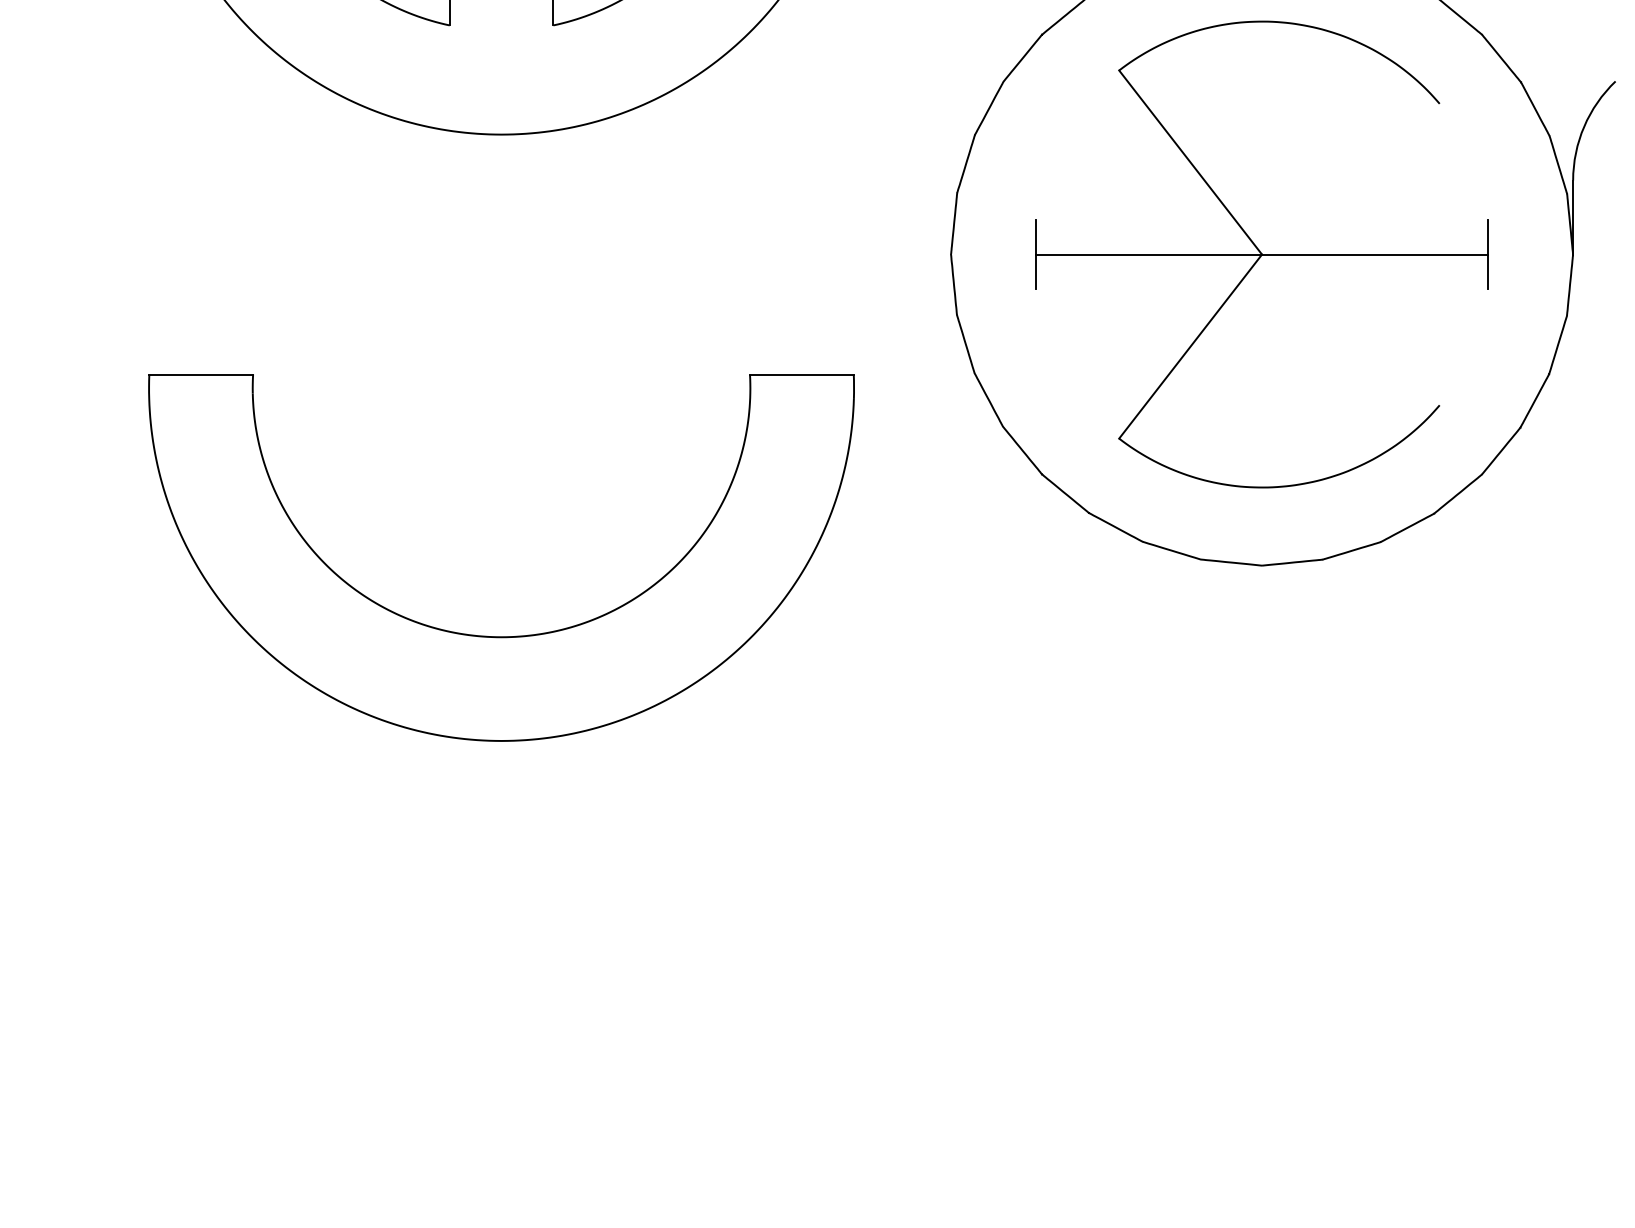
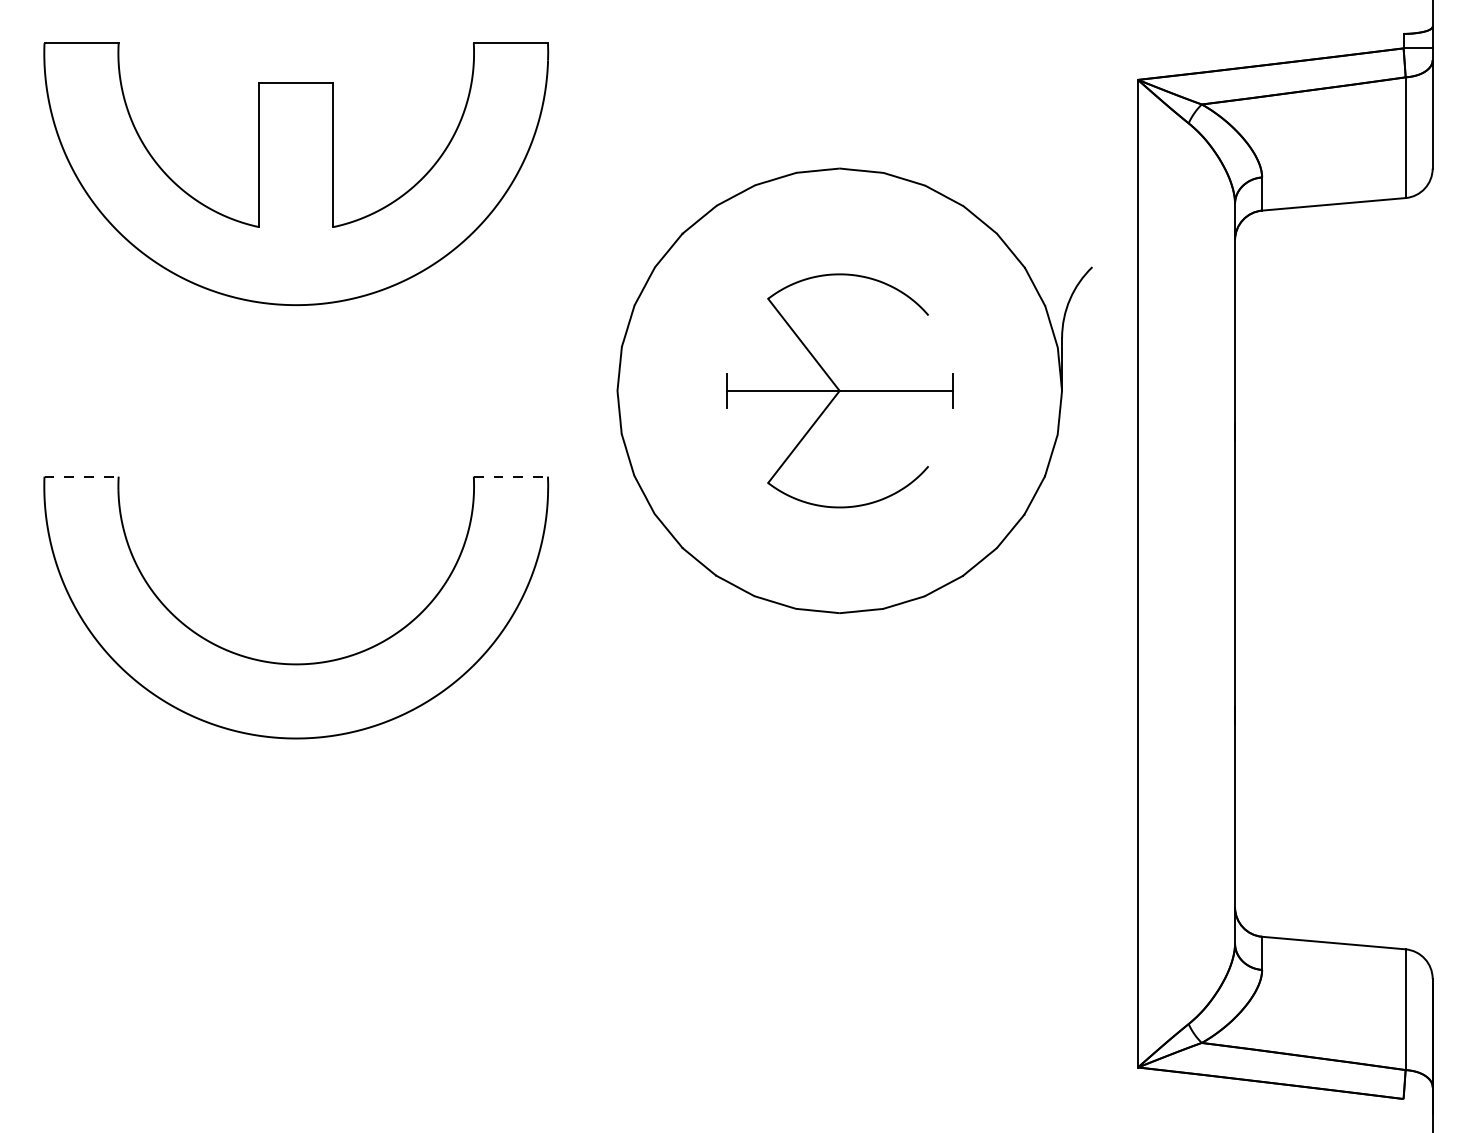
part: (1261, 254) -> (839, 390), size x0.7
line: (202, 374) -> (82, 476), solid -> dashed
line: (802, 374) -> (511, 476), solid -> dashed

